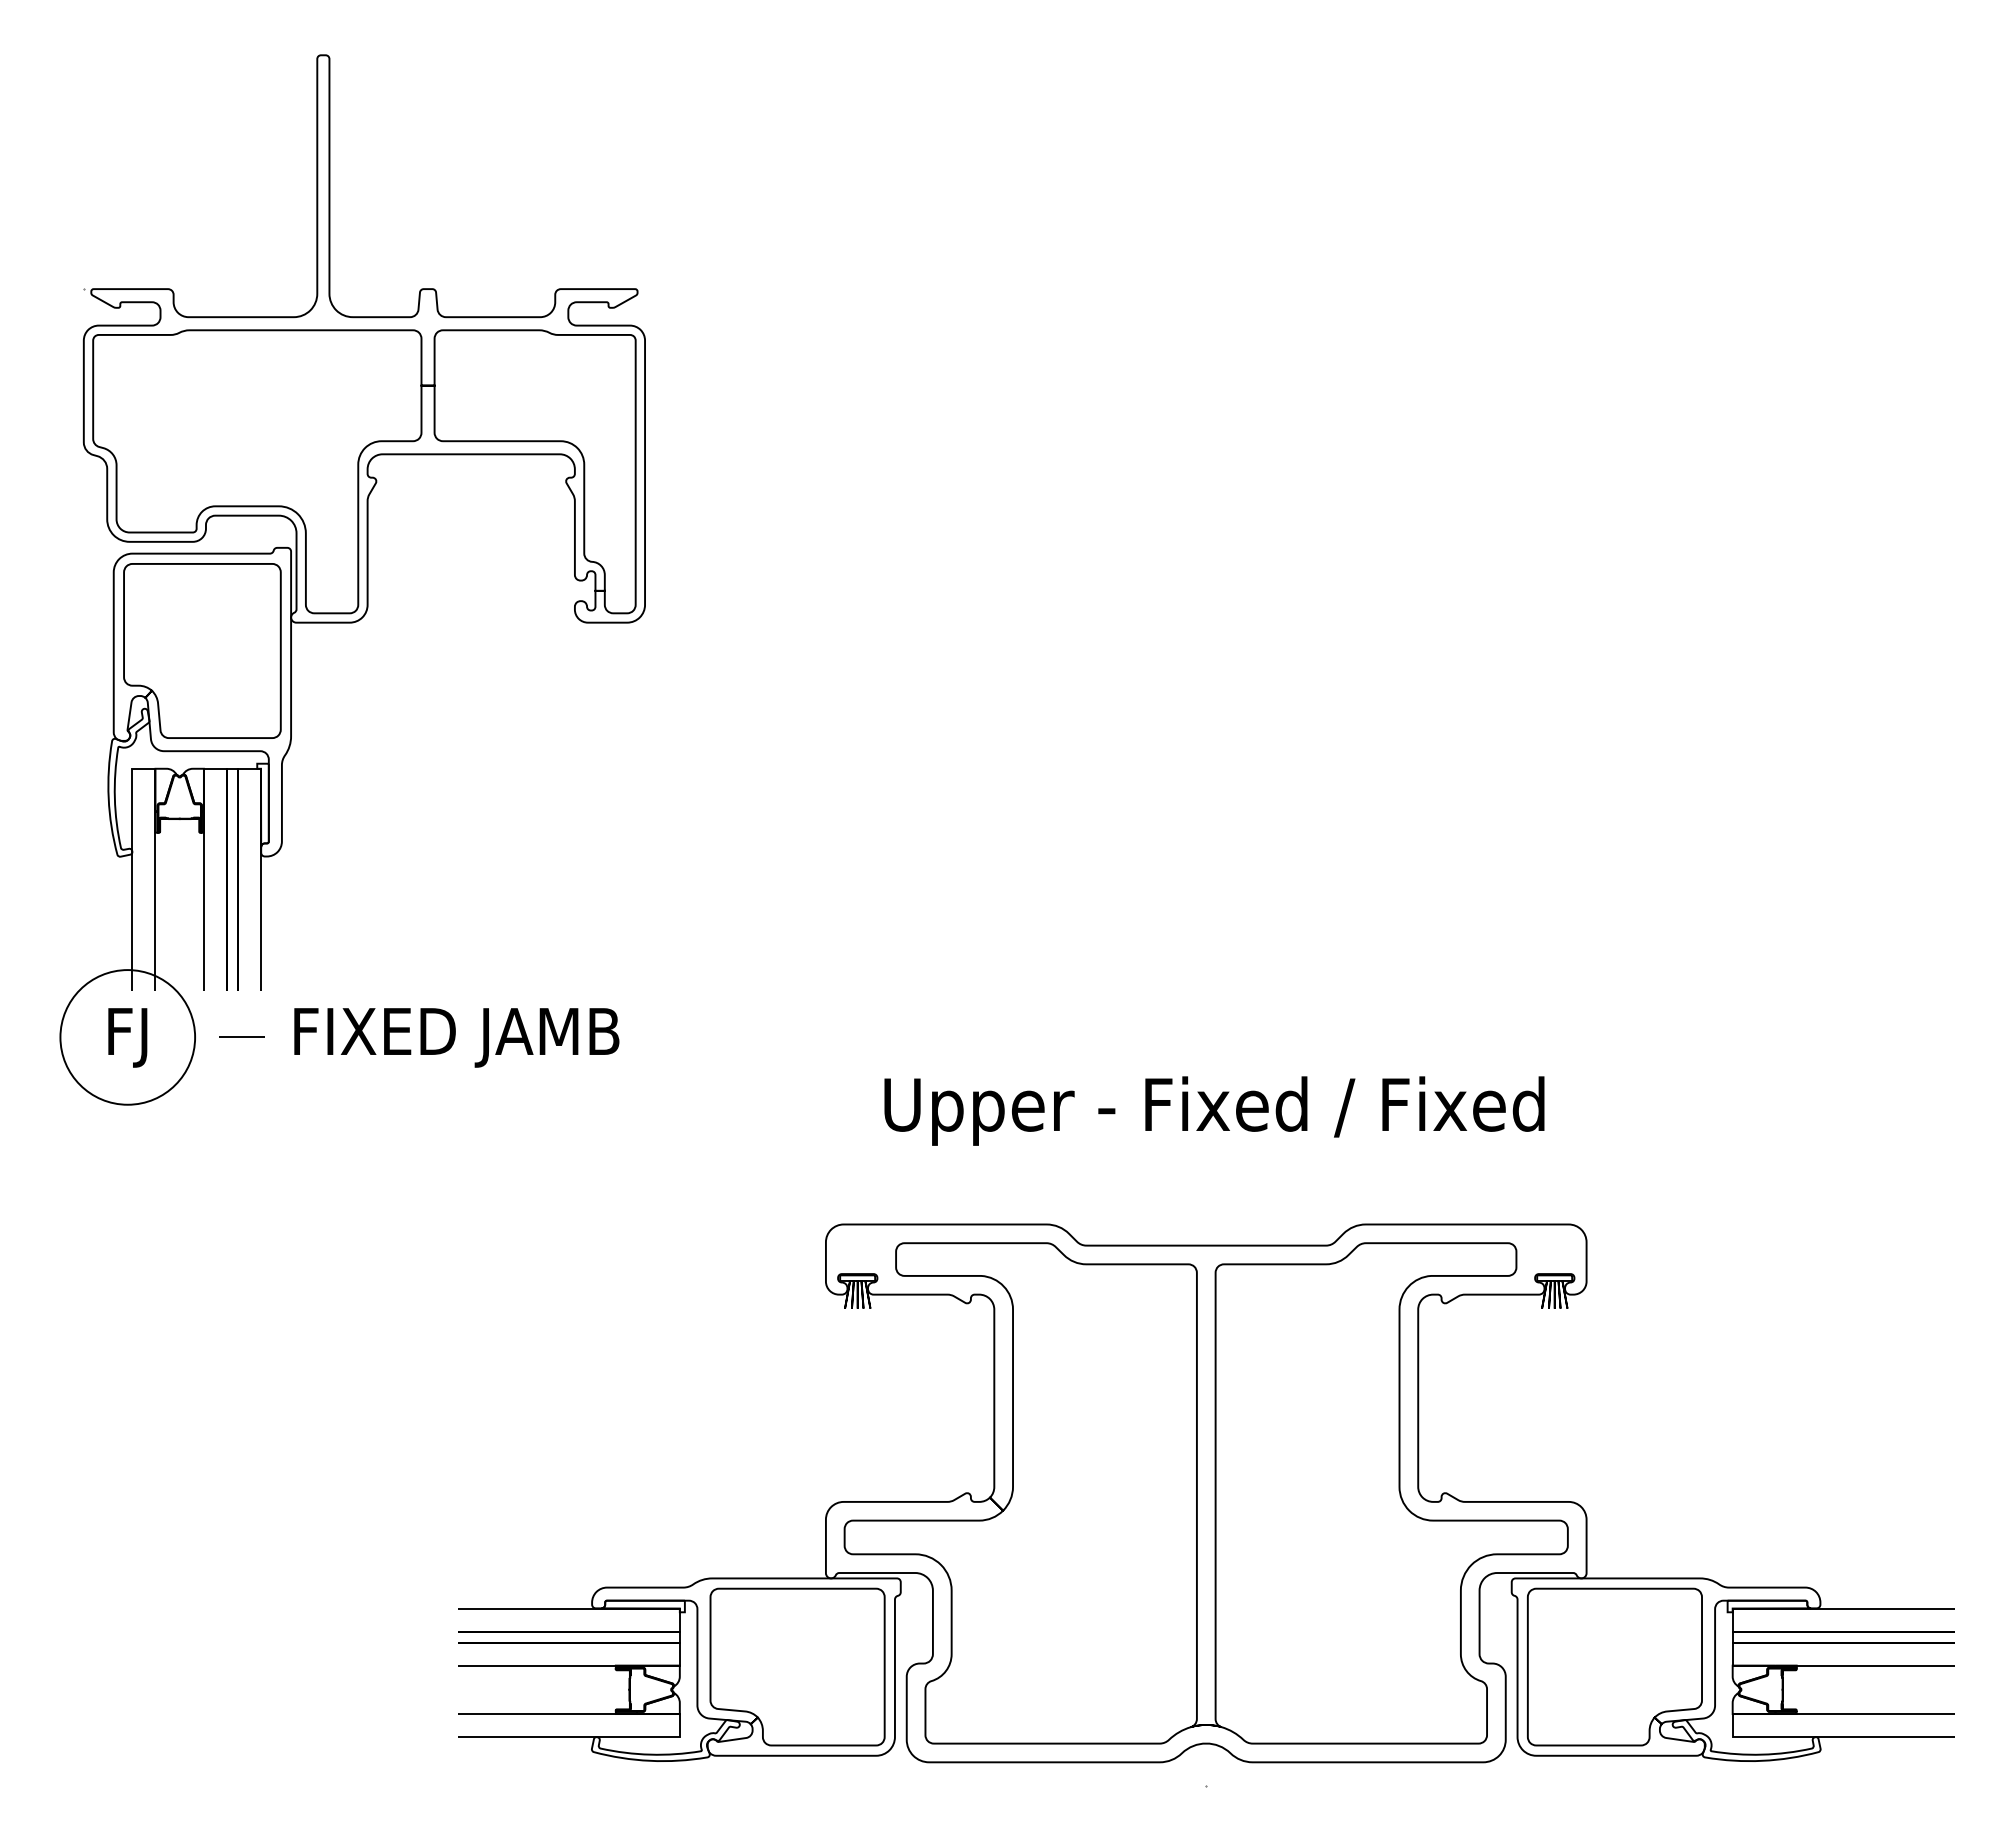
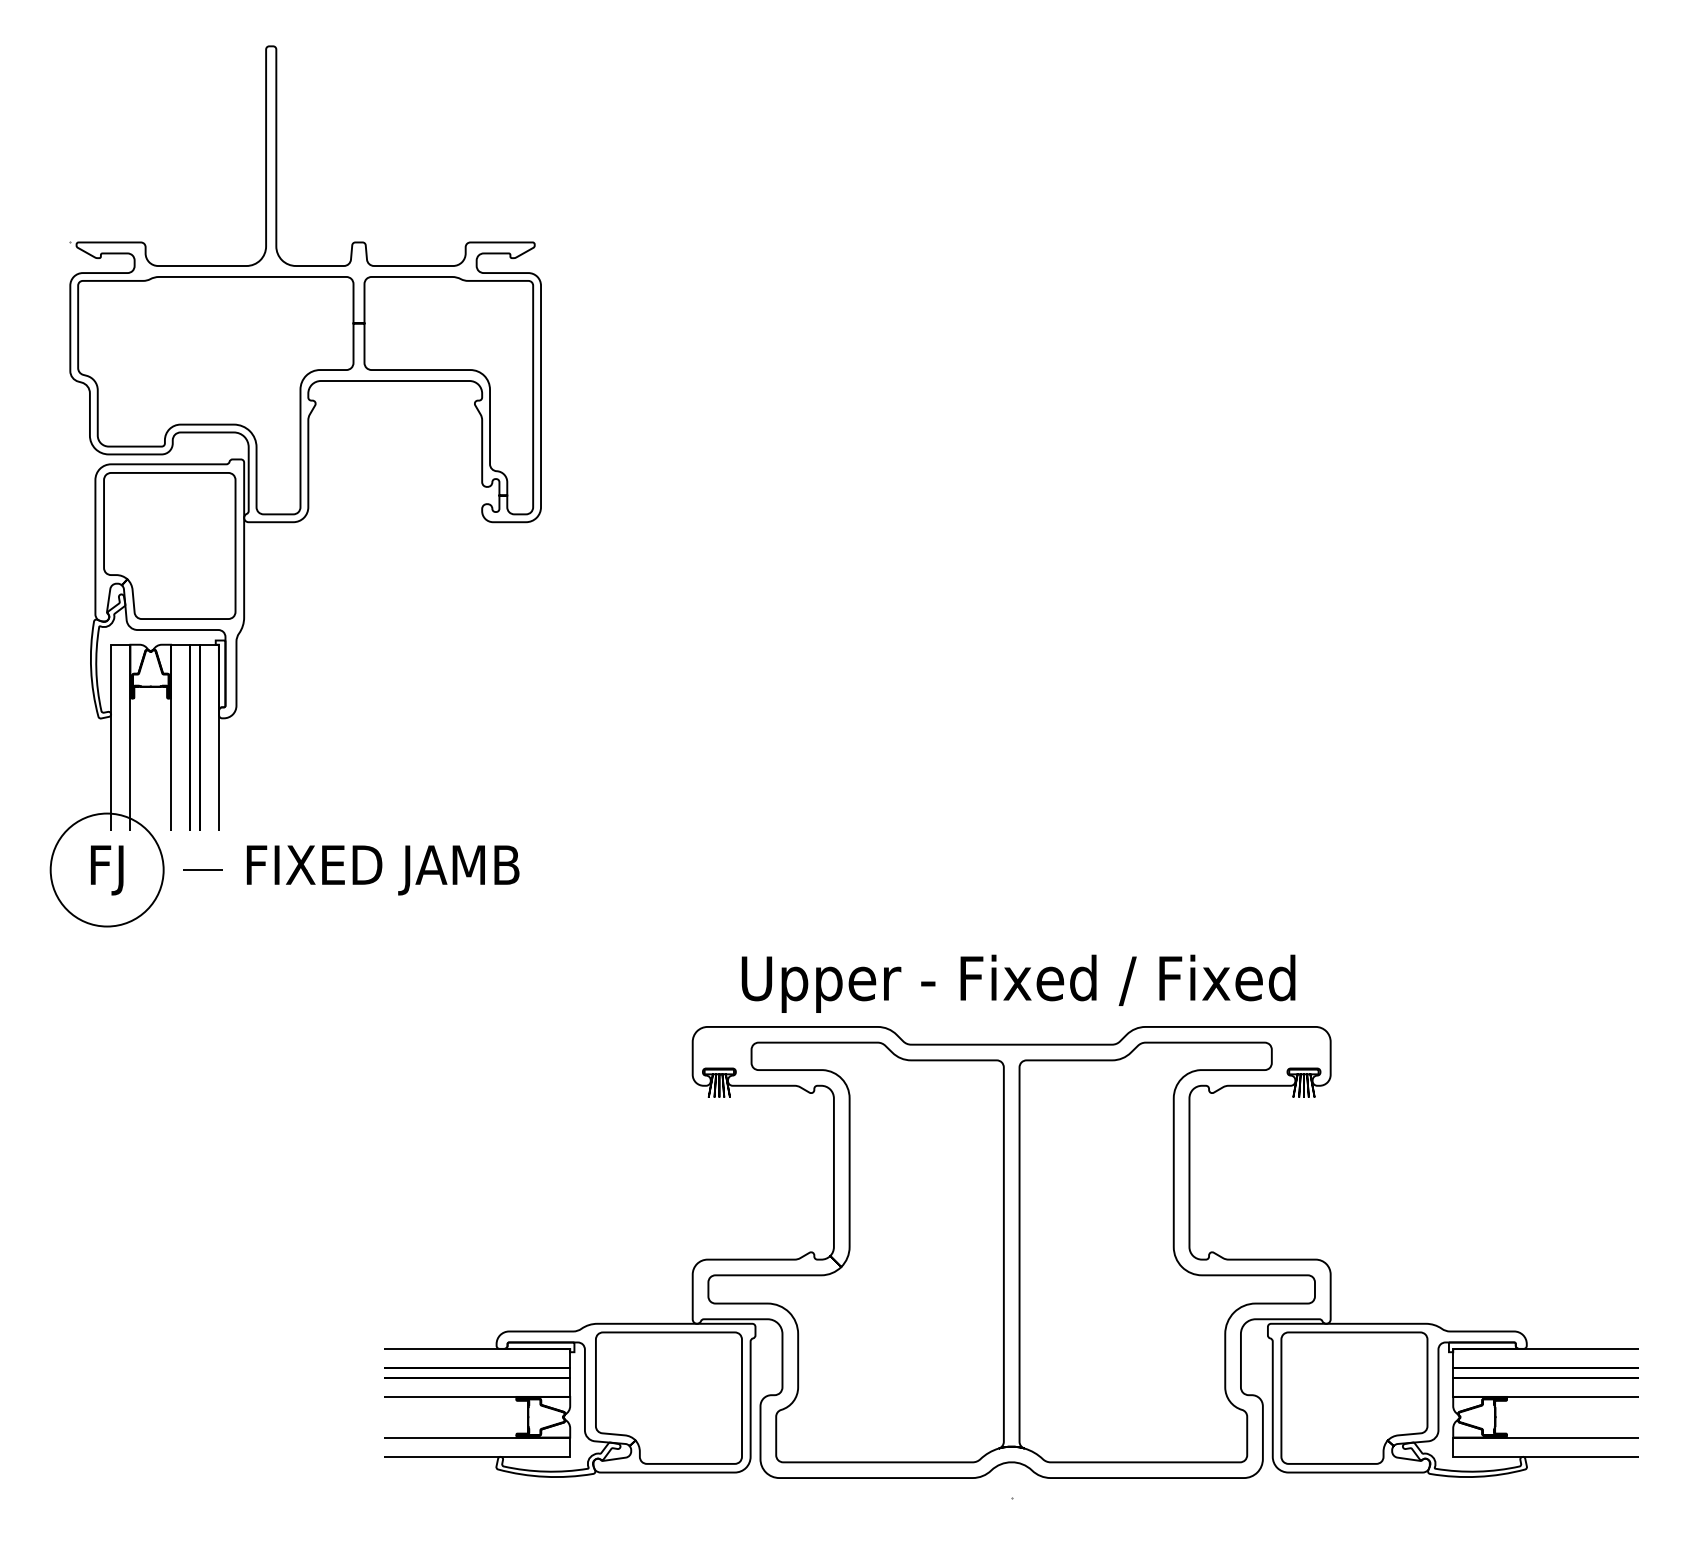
text: (1214, 1110) -> (1018, 983), moved

